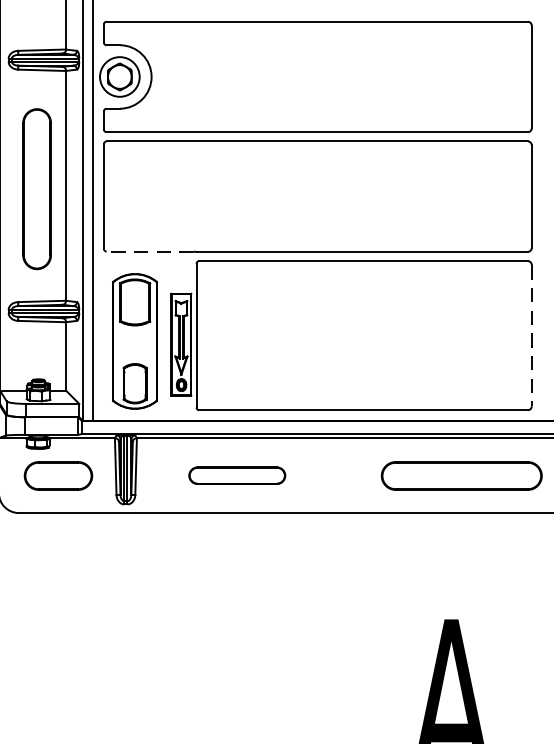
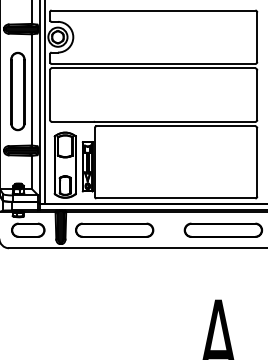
line: (149, 251) -> (72, 121), dashed -> solid
line: (532, 335) -> (257, 162), dashed -> solid
part: (236, 474) -> (114, 229), size x1.67

